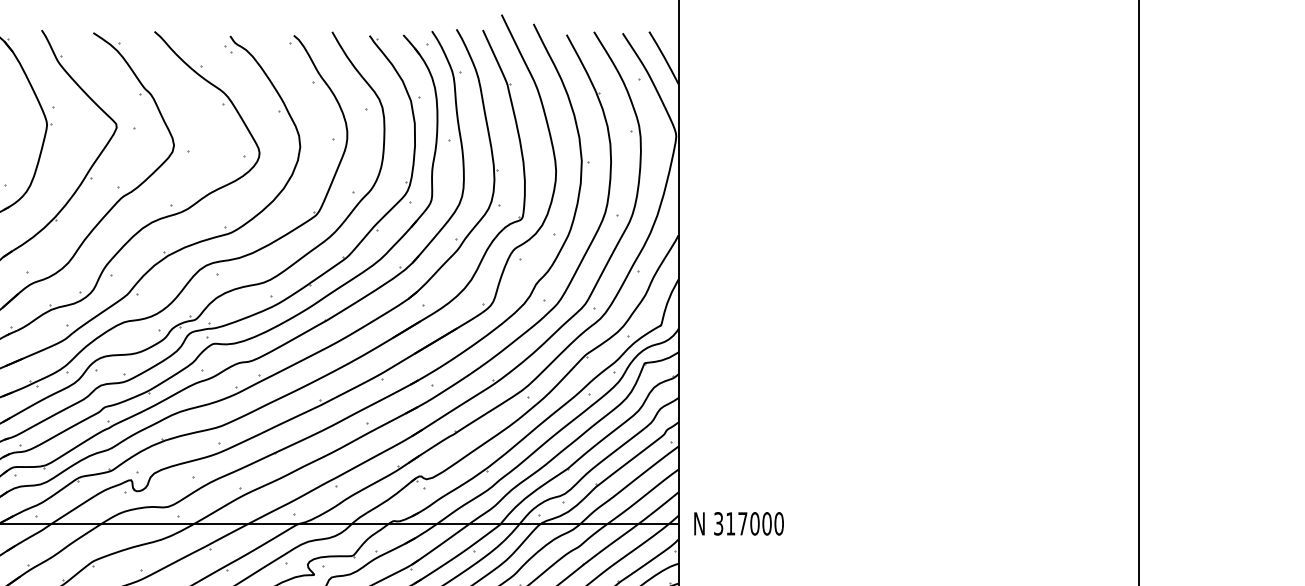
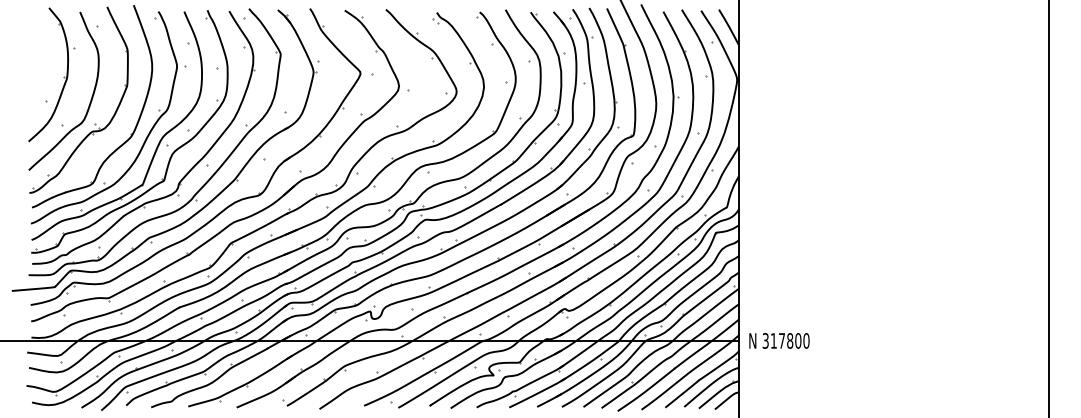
text: (755, 523) -> (790, 340), 317000 -> 317800

